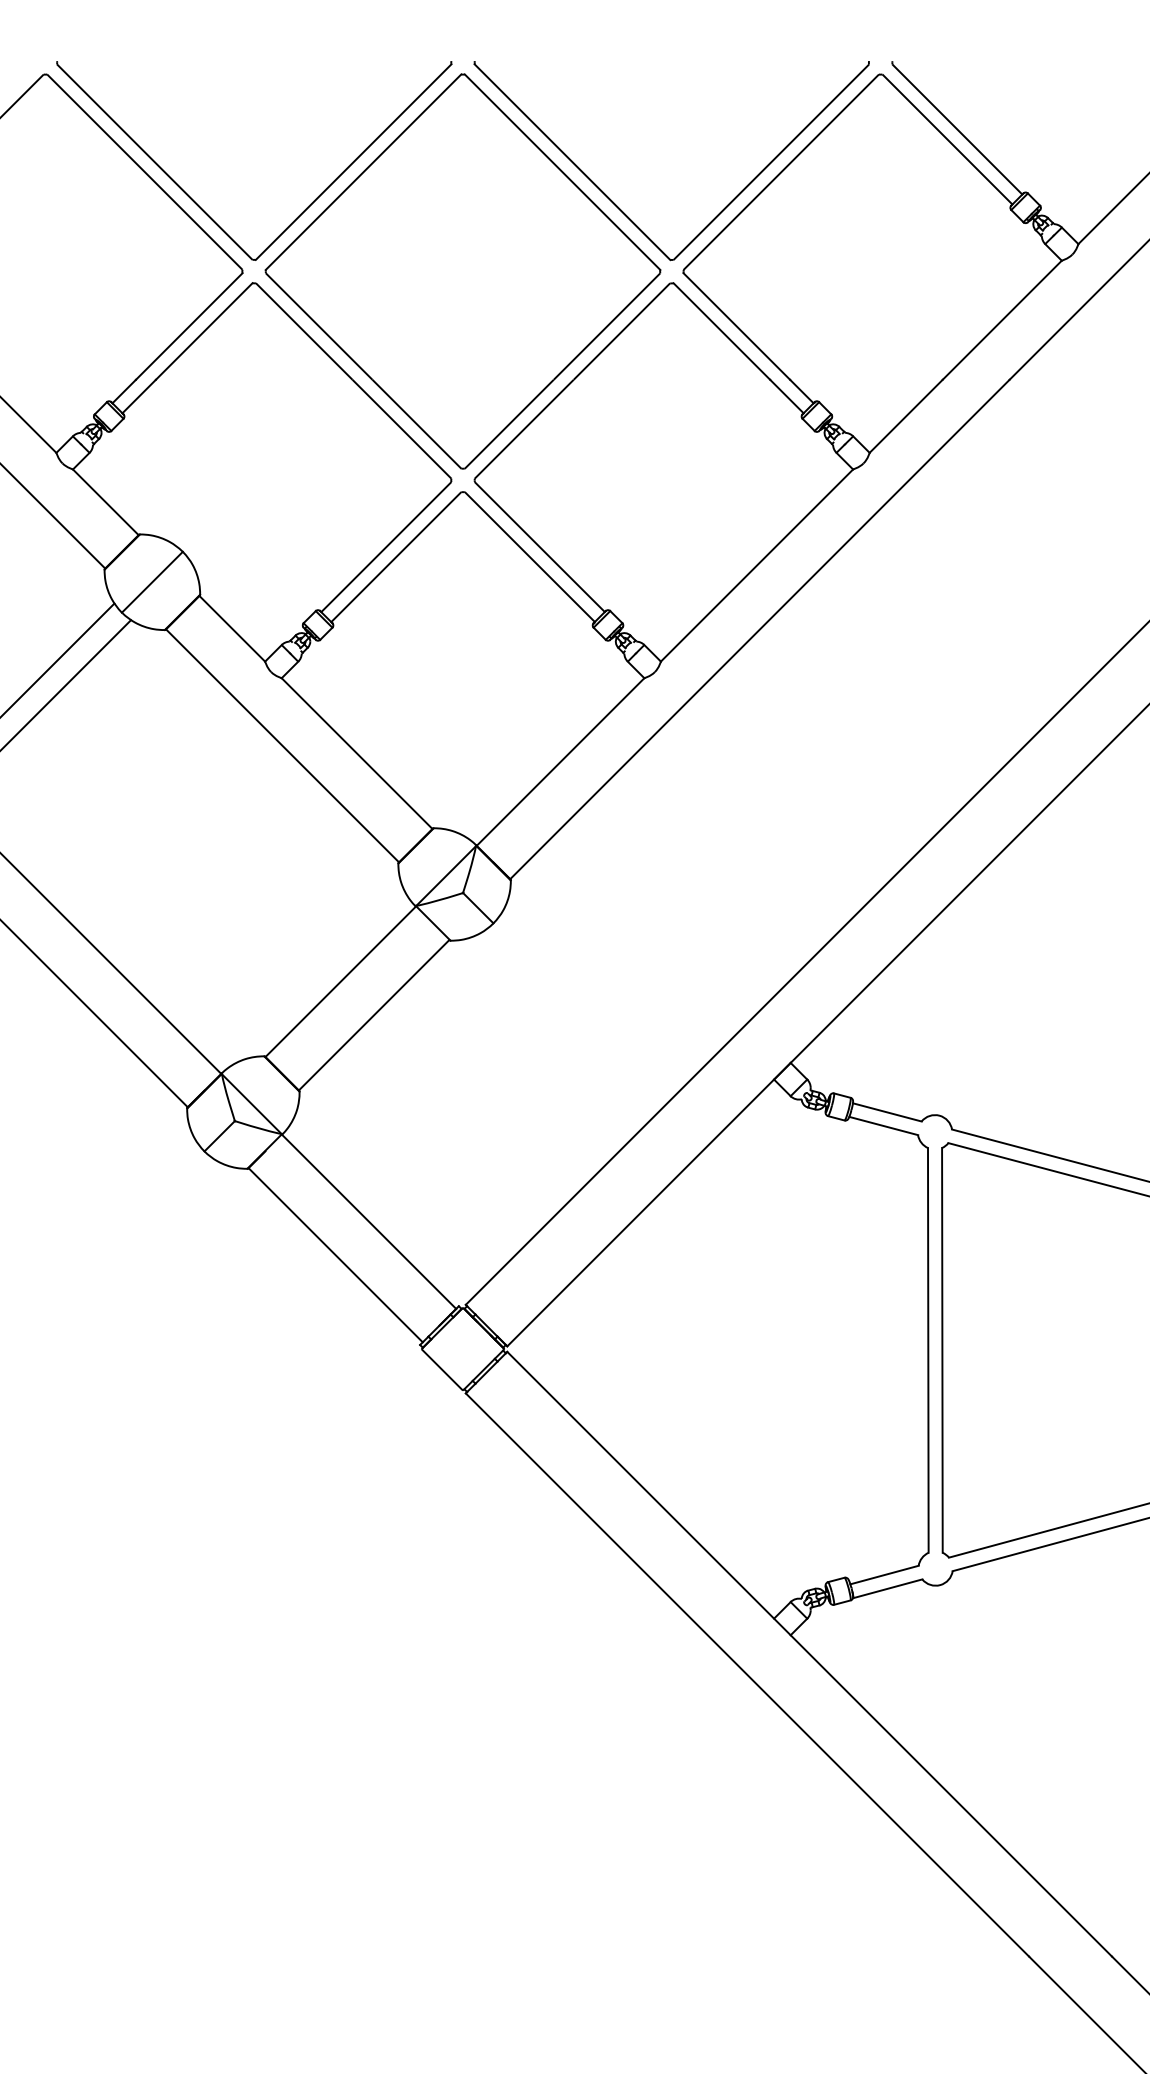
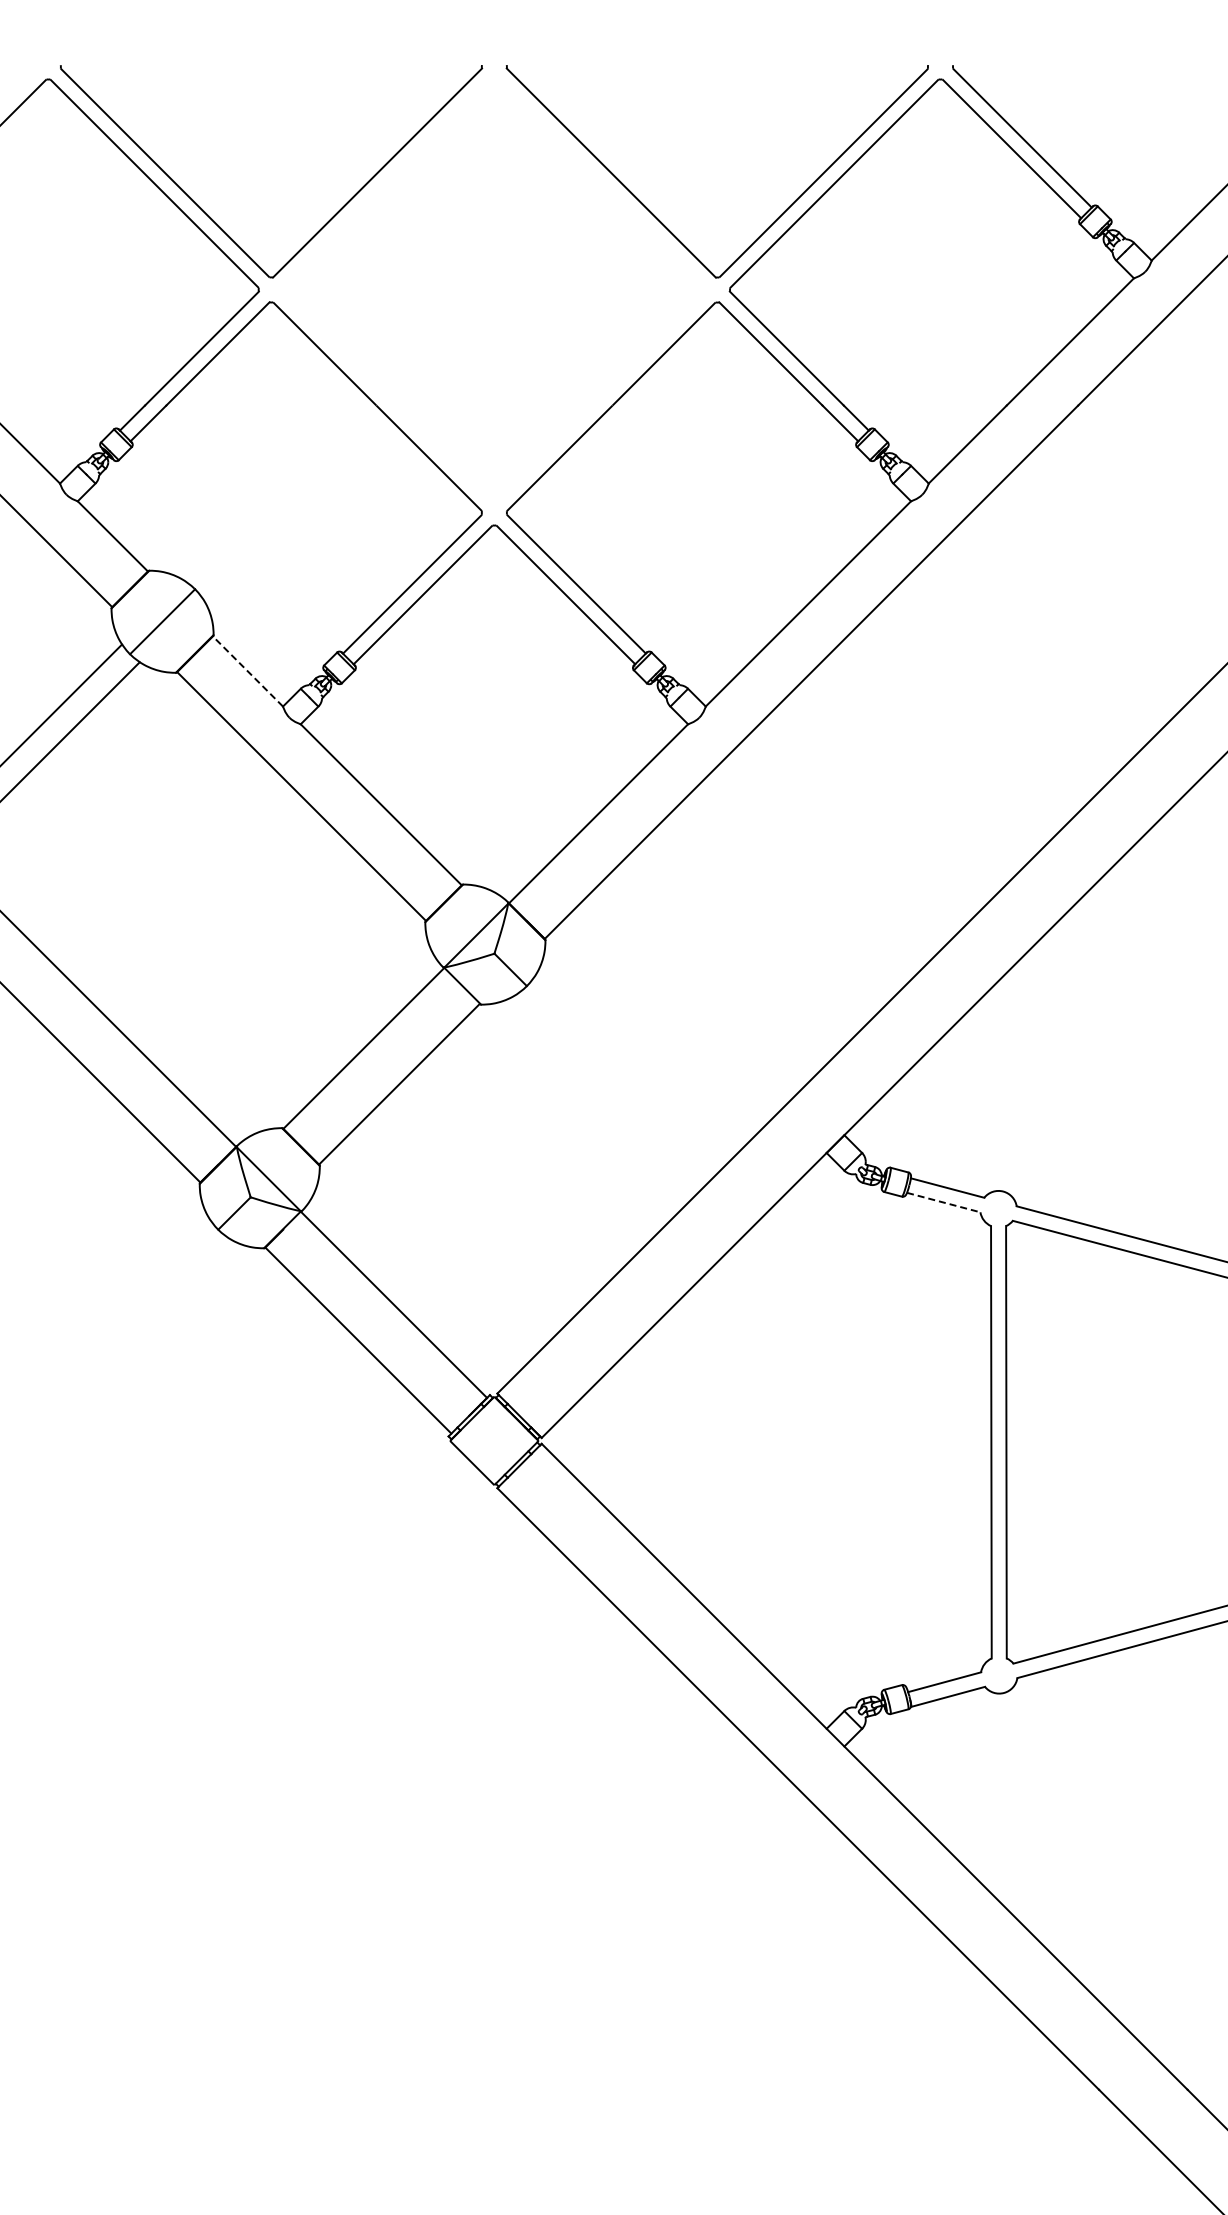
part: (463, 271) -> (494, 289), removed
line: (231, 628) -> (247, 671), solid -> dashed
line: (883, 1125) -> (943, 1202), solid -> dashed

